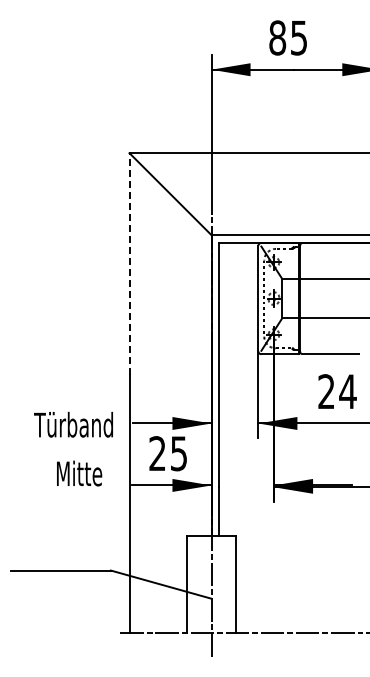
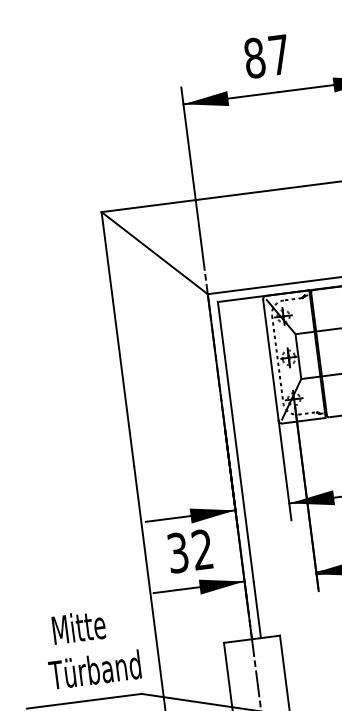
text: (298, 38) -> (278, 55), 85 -> 87
line: (129, 264) -> (117, 339), dashed -> solid
text: (73, 424) -> (94, 669), moved
text: (167, 453) -> (189, 551), 25 -> 32
text: (79, 473) -> (78, 627), moved

